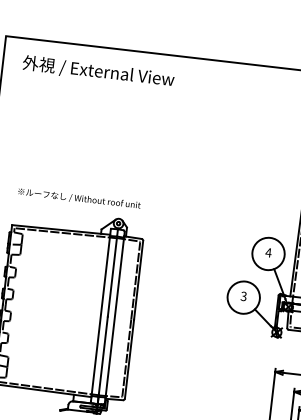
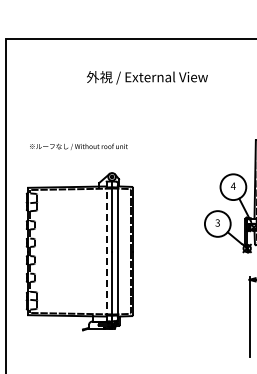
text: (98, 71) -> (147, 77), moved
text: (79, 198) -> (78, 146), moved
line: (100, 314) -> (106, 250), solid -> dashed

